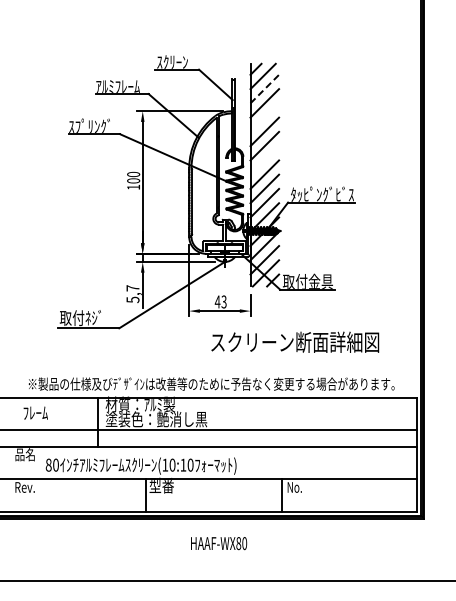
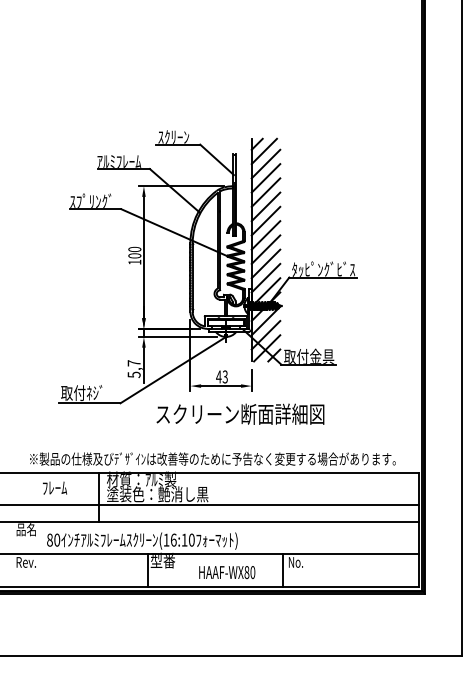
line: (265, 88) -> (266, 163), dashed -> solid
line: (264, 117) -> (265, 192), added
line: (264, 160) -> (265, 235), added
text: (295, 341) -> (240, 413), moved
text: (35, 412) -> (54, 487), moved
text: (172, 464) -> (173, 539), (10:10 -> (16:10
text: (219, 543) -> (227, 572), moved

